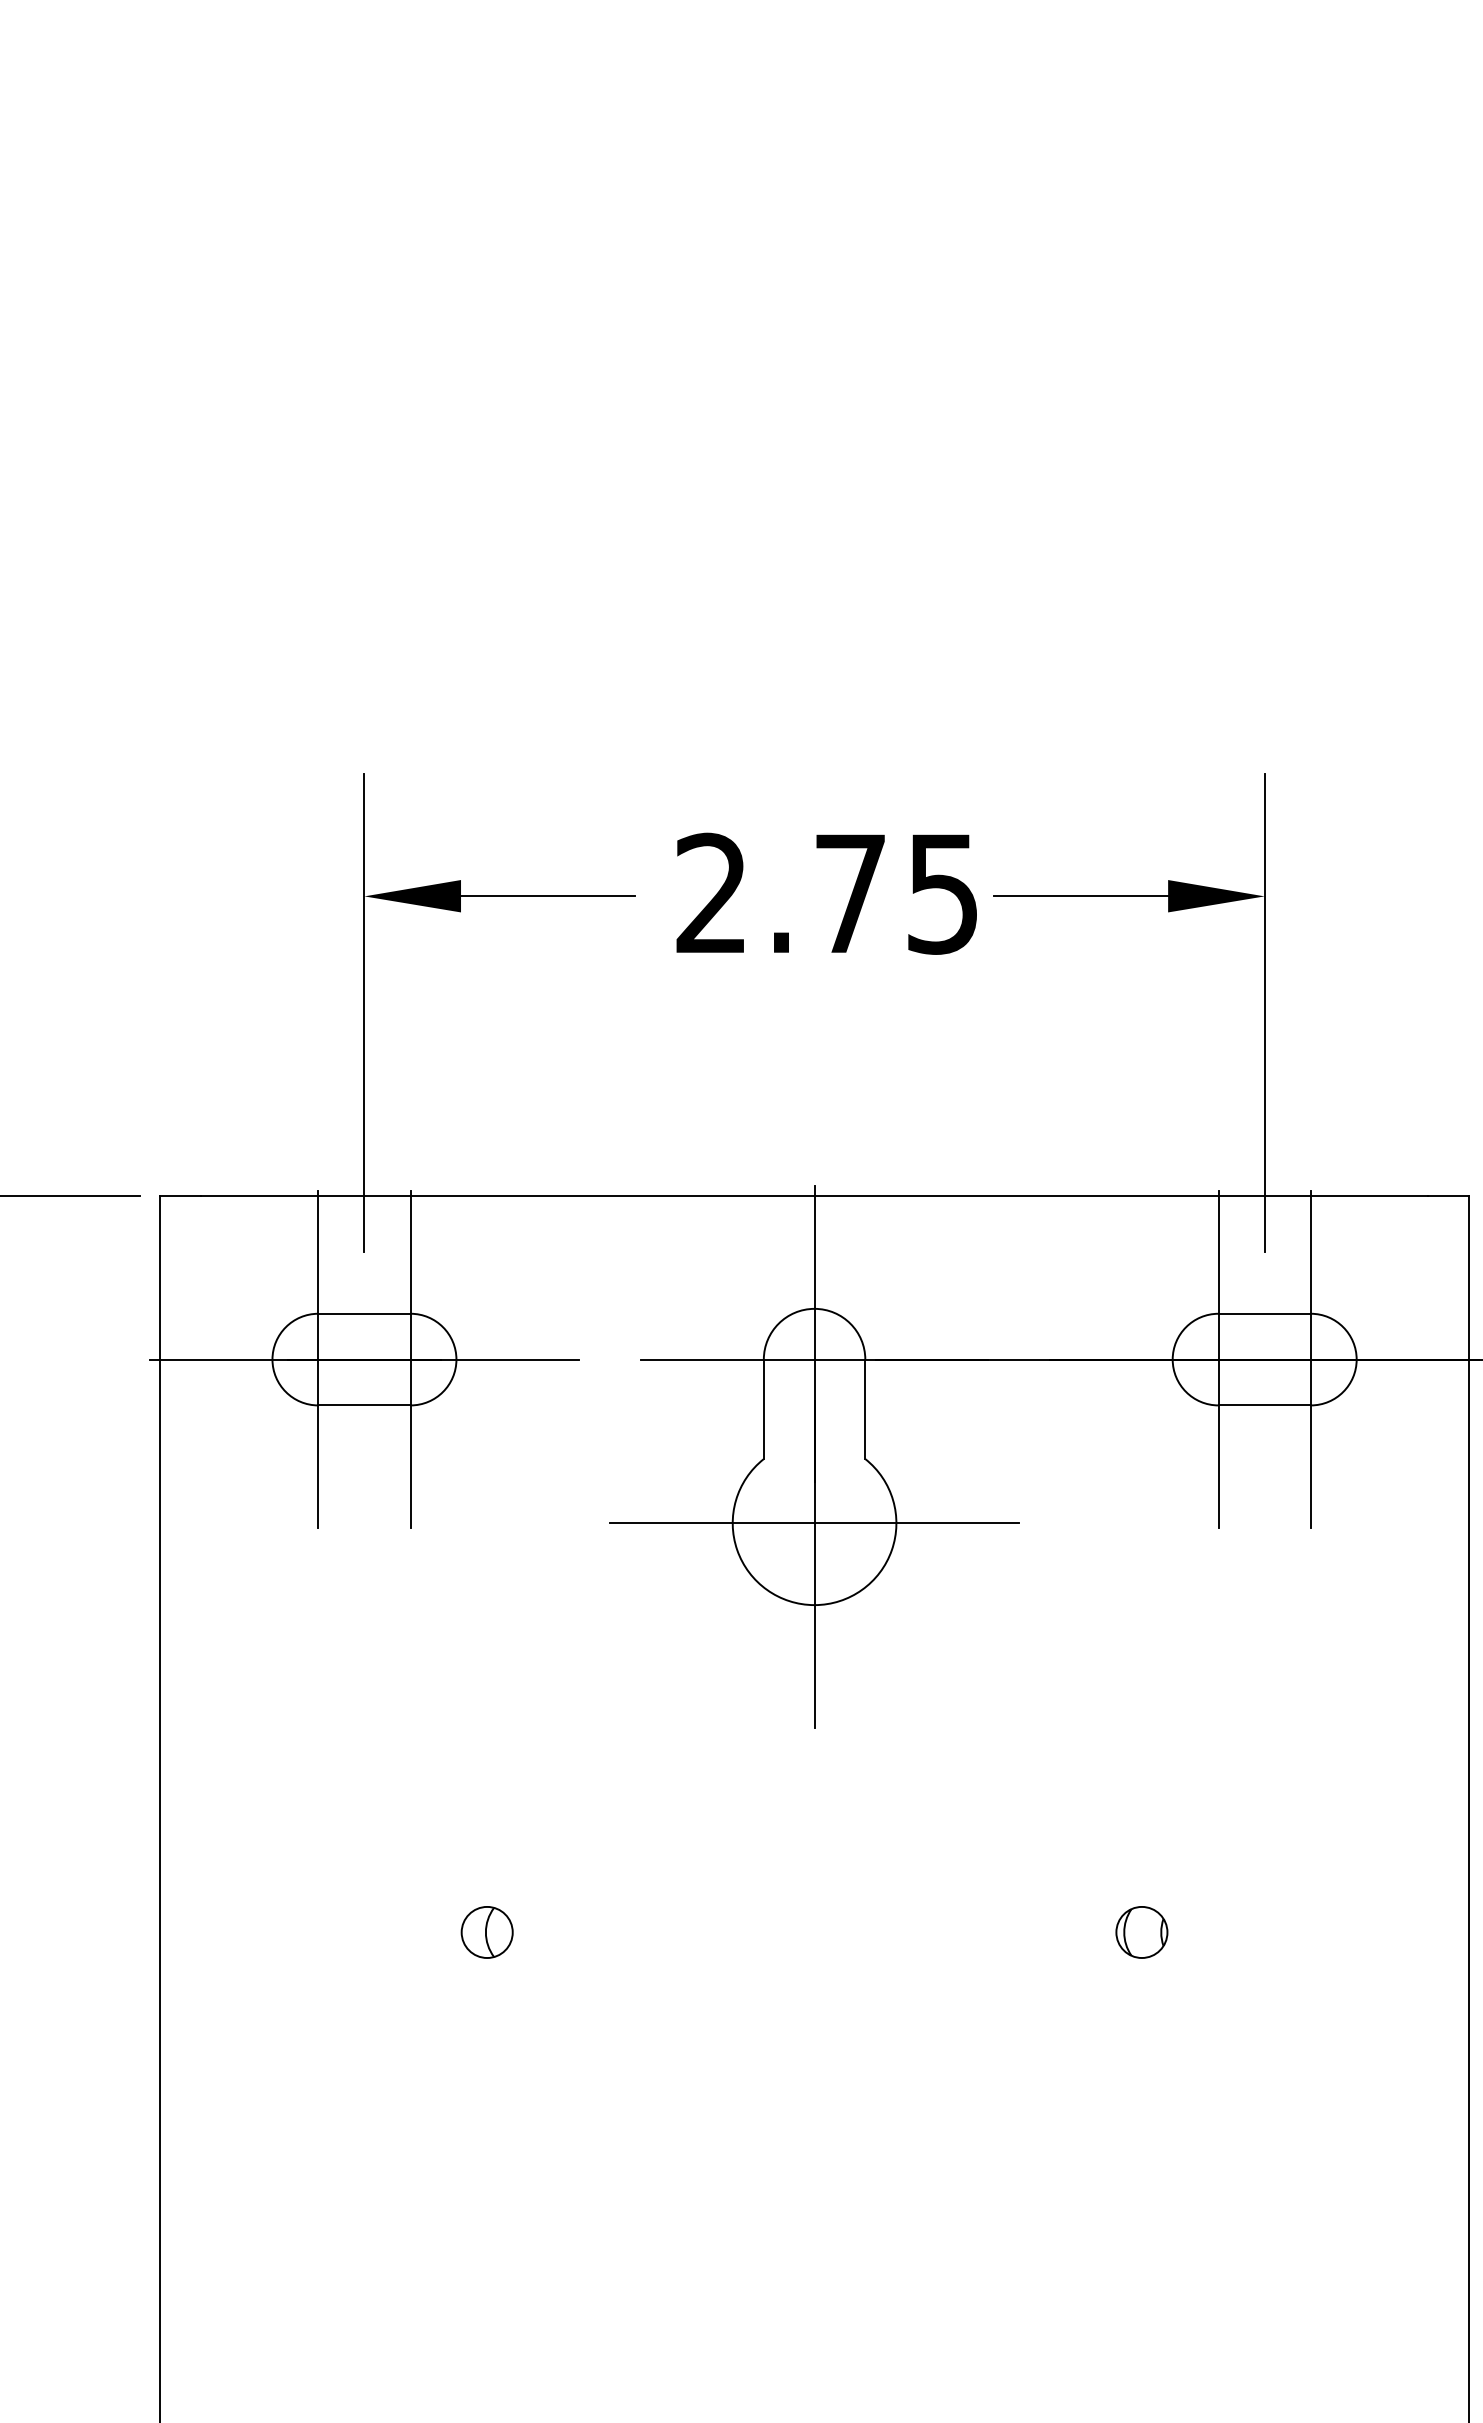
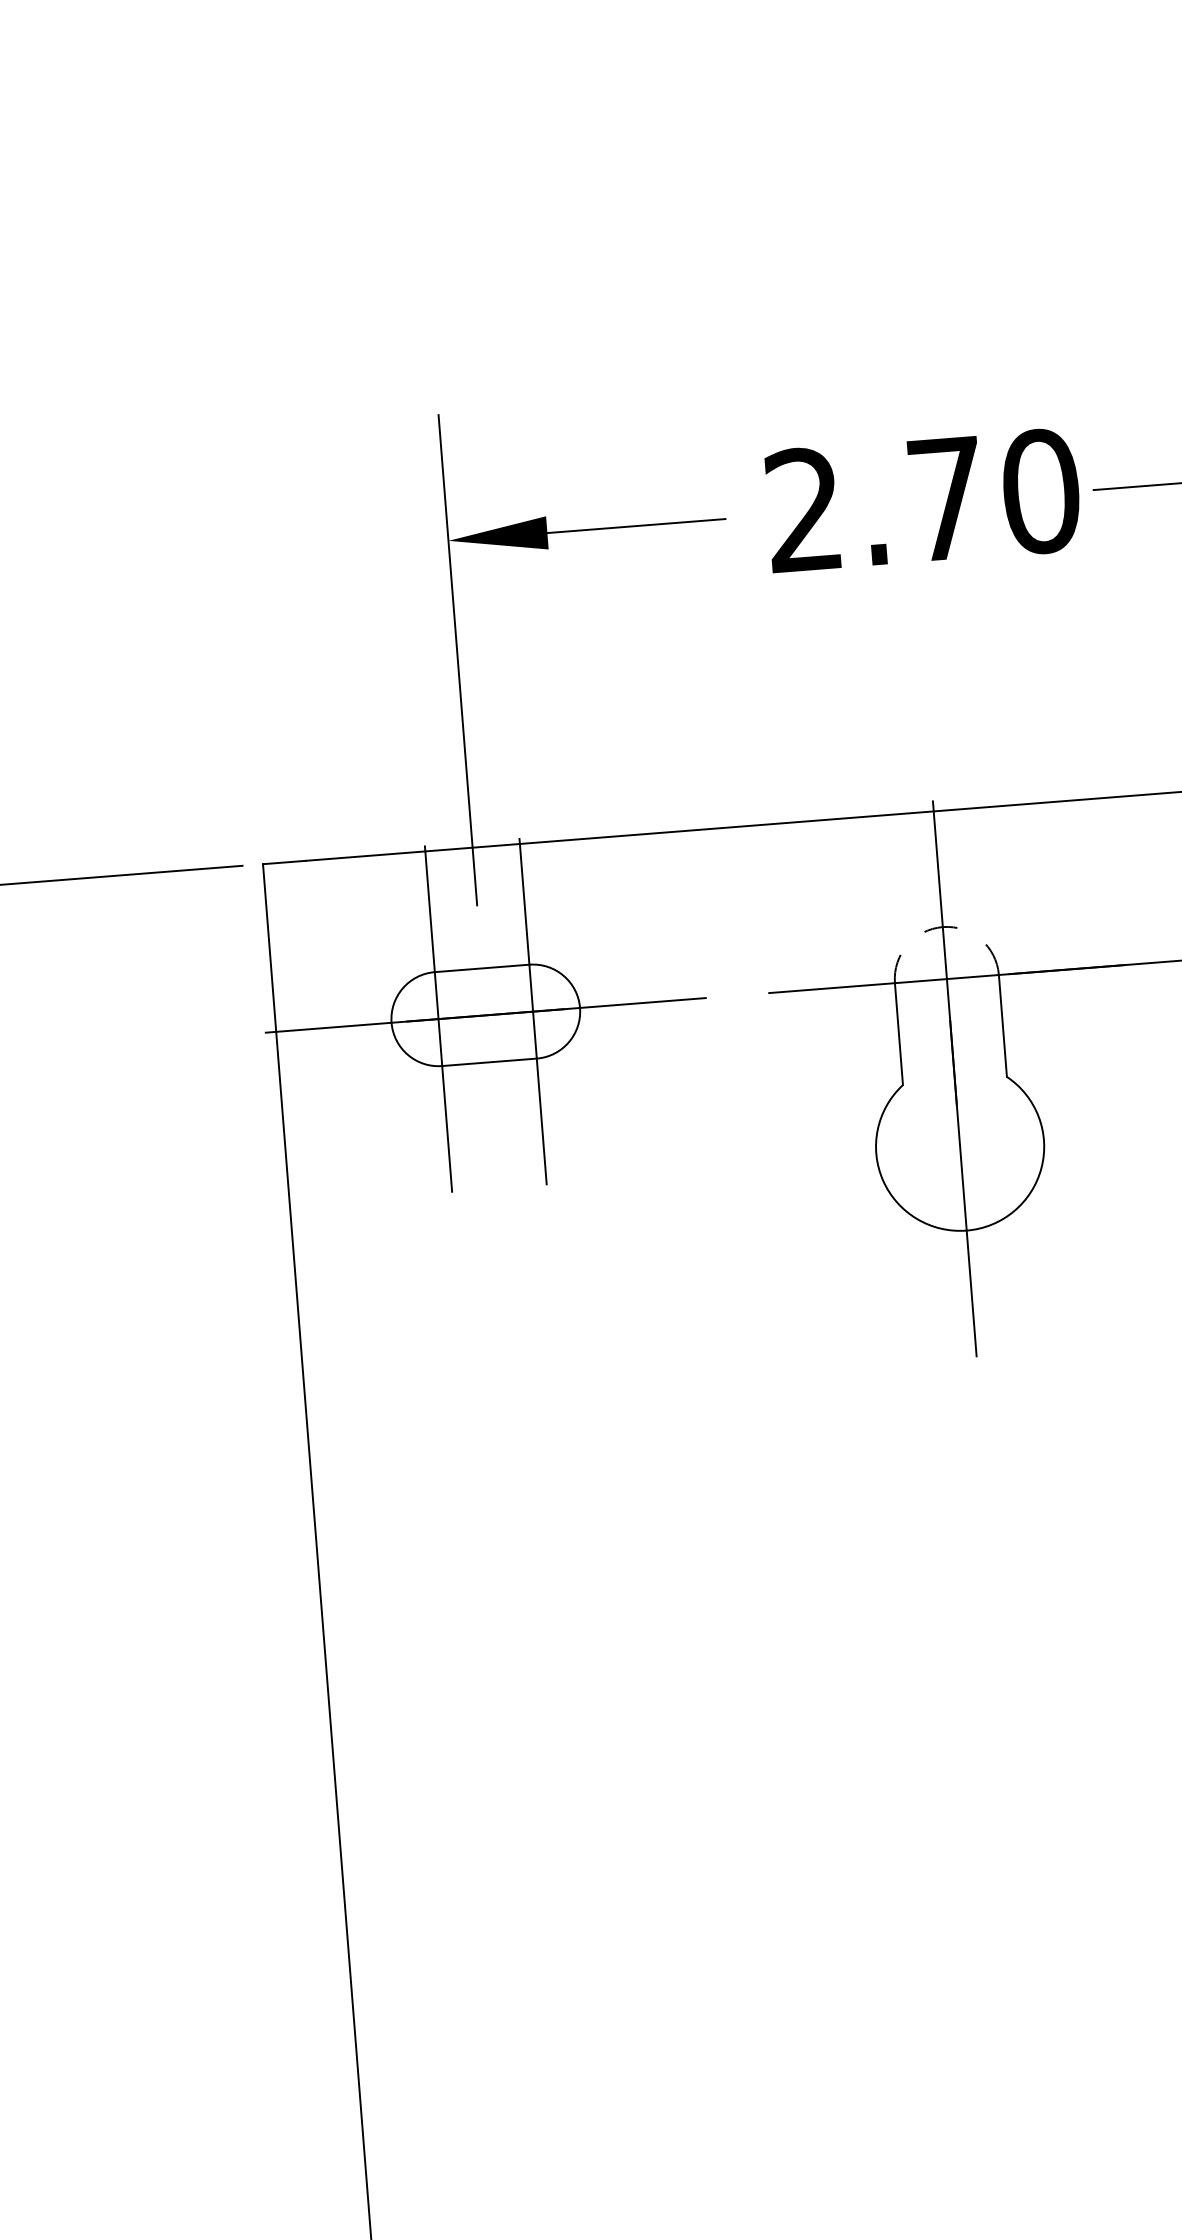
text: (942, 893) -> (1040, 491), 2.75 -> 2.70
arc: (814, 1308) -> (942, 926), solid -> dashed
line: (814, 1523) -> (960, 1146), removed
part: (486, 1932) -> (657, 1592), removed

